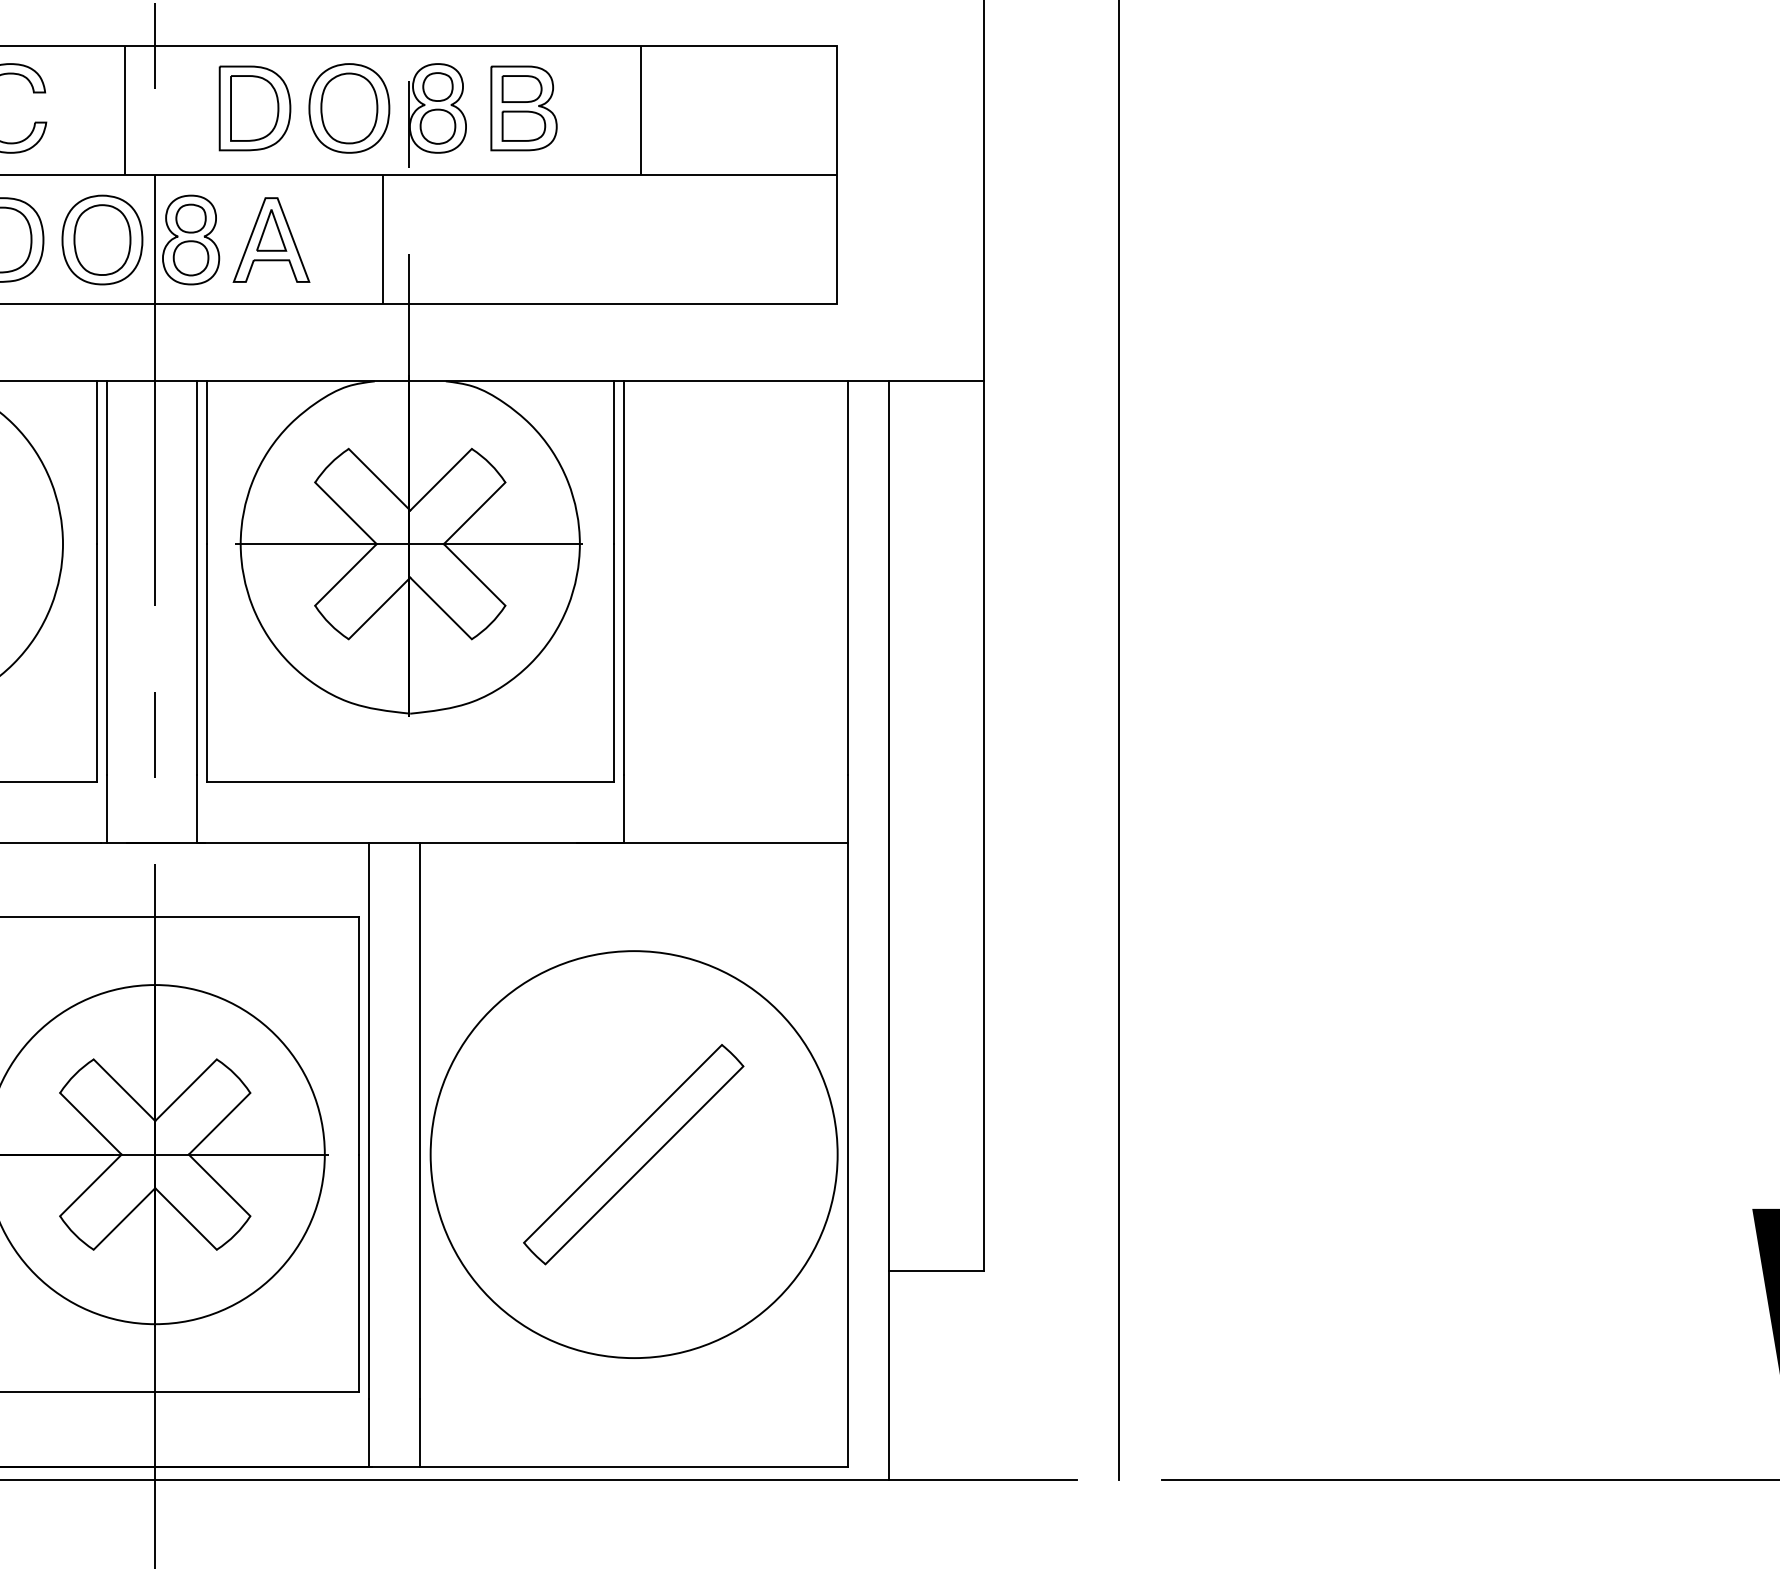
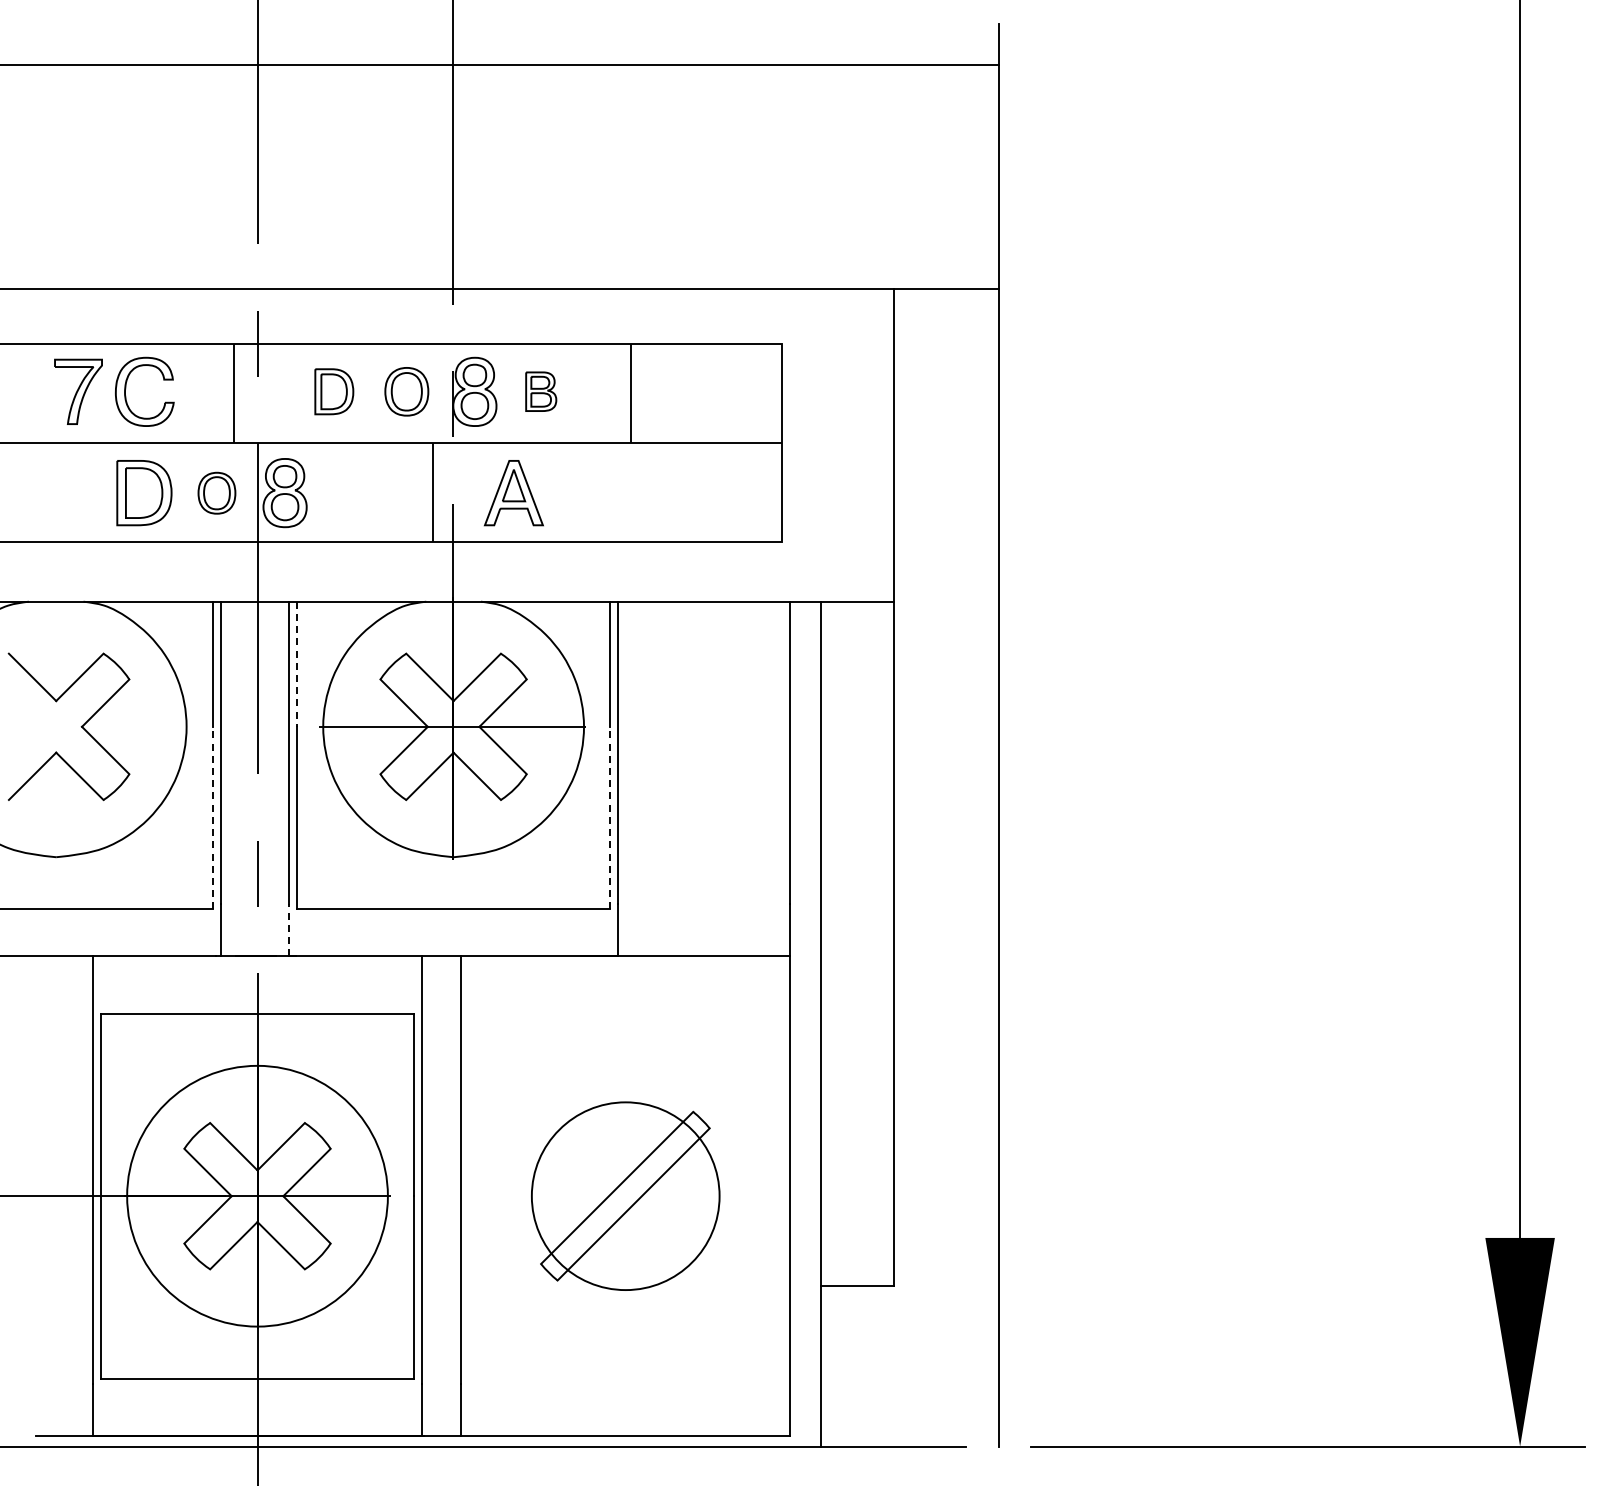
part: (255, 107) -> (334, 391), size x0.7
part: (349, 107) -> (406, 391), size x0.7
part: (524, 107) -> (541, 391), size x0.6
part: (101, 240) -> (216, 493), size x0.6
part: (270, 240) -> (513, 493), moved
line: (207, 463) -> (297, 664), solid -> dashed
line: (96, 662) -> (212, 817), solid -> dashed
line: (614, 662) -> (610, 817), solid -> dashed
line: (196, 807) -> (289, 929), solid -> dashed
circle: (633, 1153) -> (625, 1195), size x0.6

